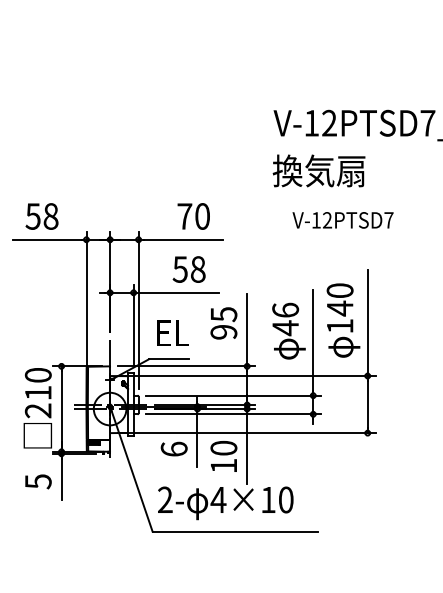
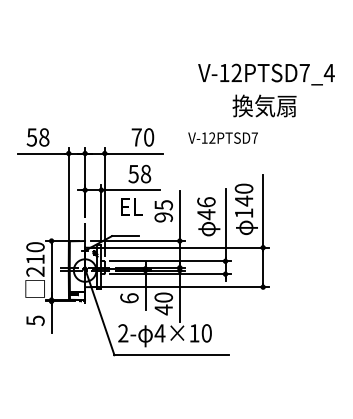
text: (319, 170) -> (264, 105), moved
text: (342, 219) -> (222, 137), moved
text: (172, 332) -> (131, 206), moved
text: (223, 465) -> (163, 309), 10 -> 40

